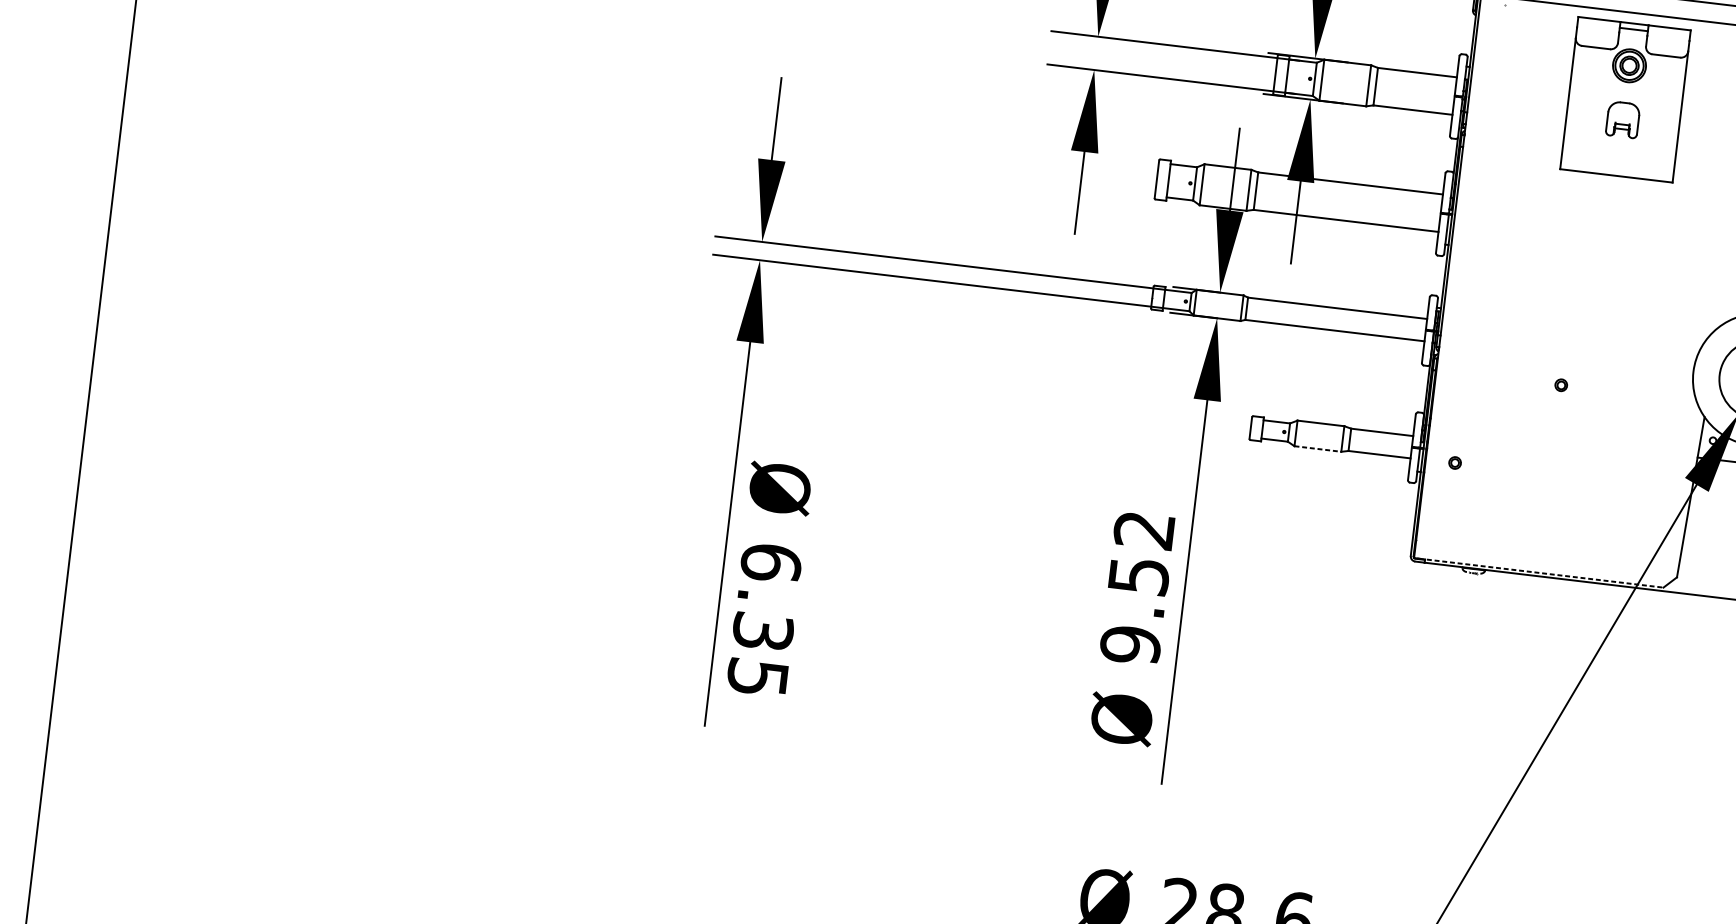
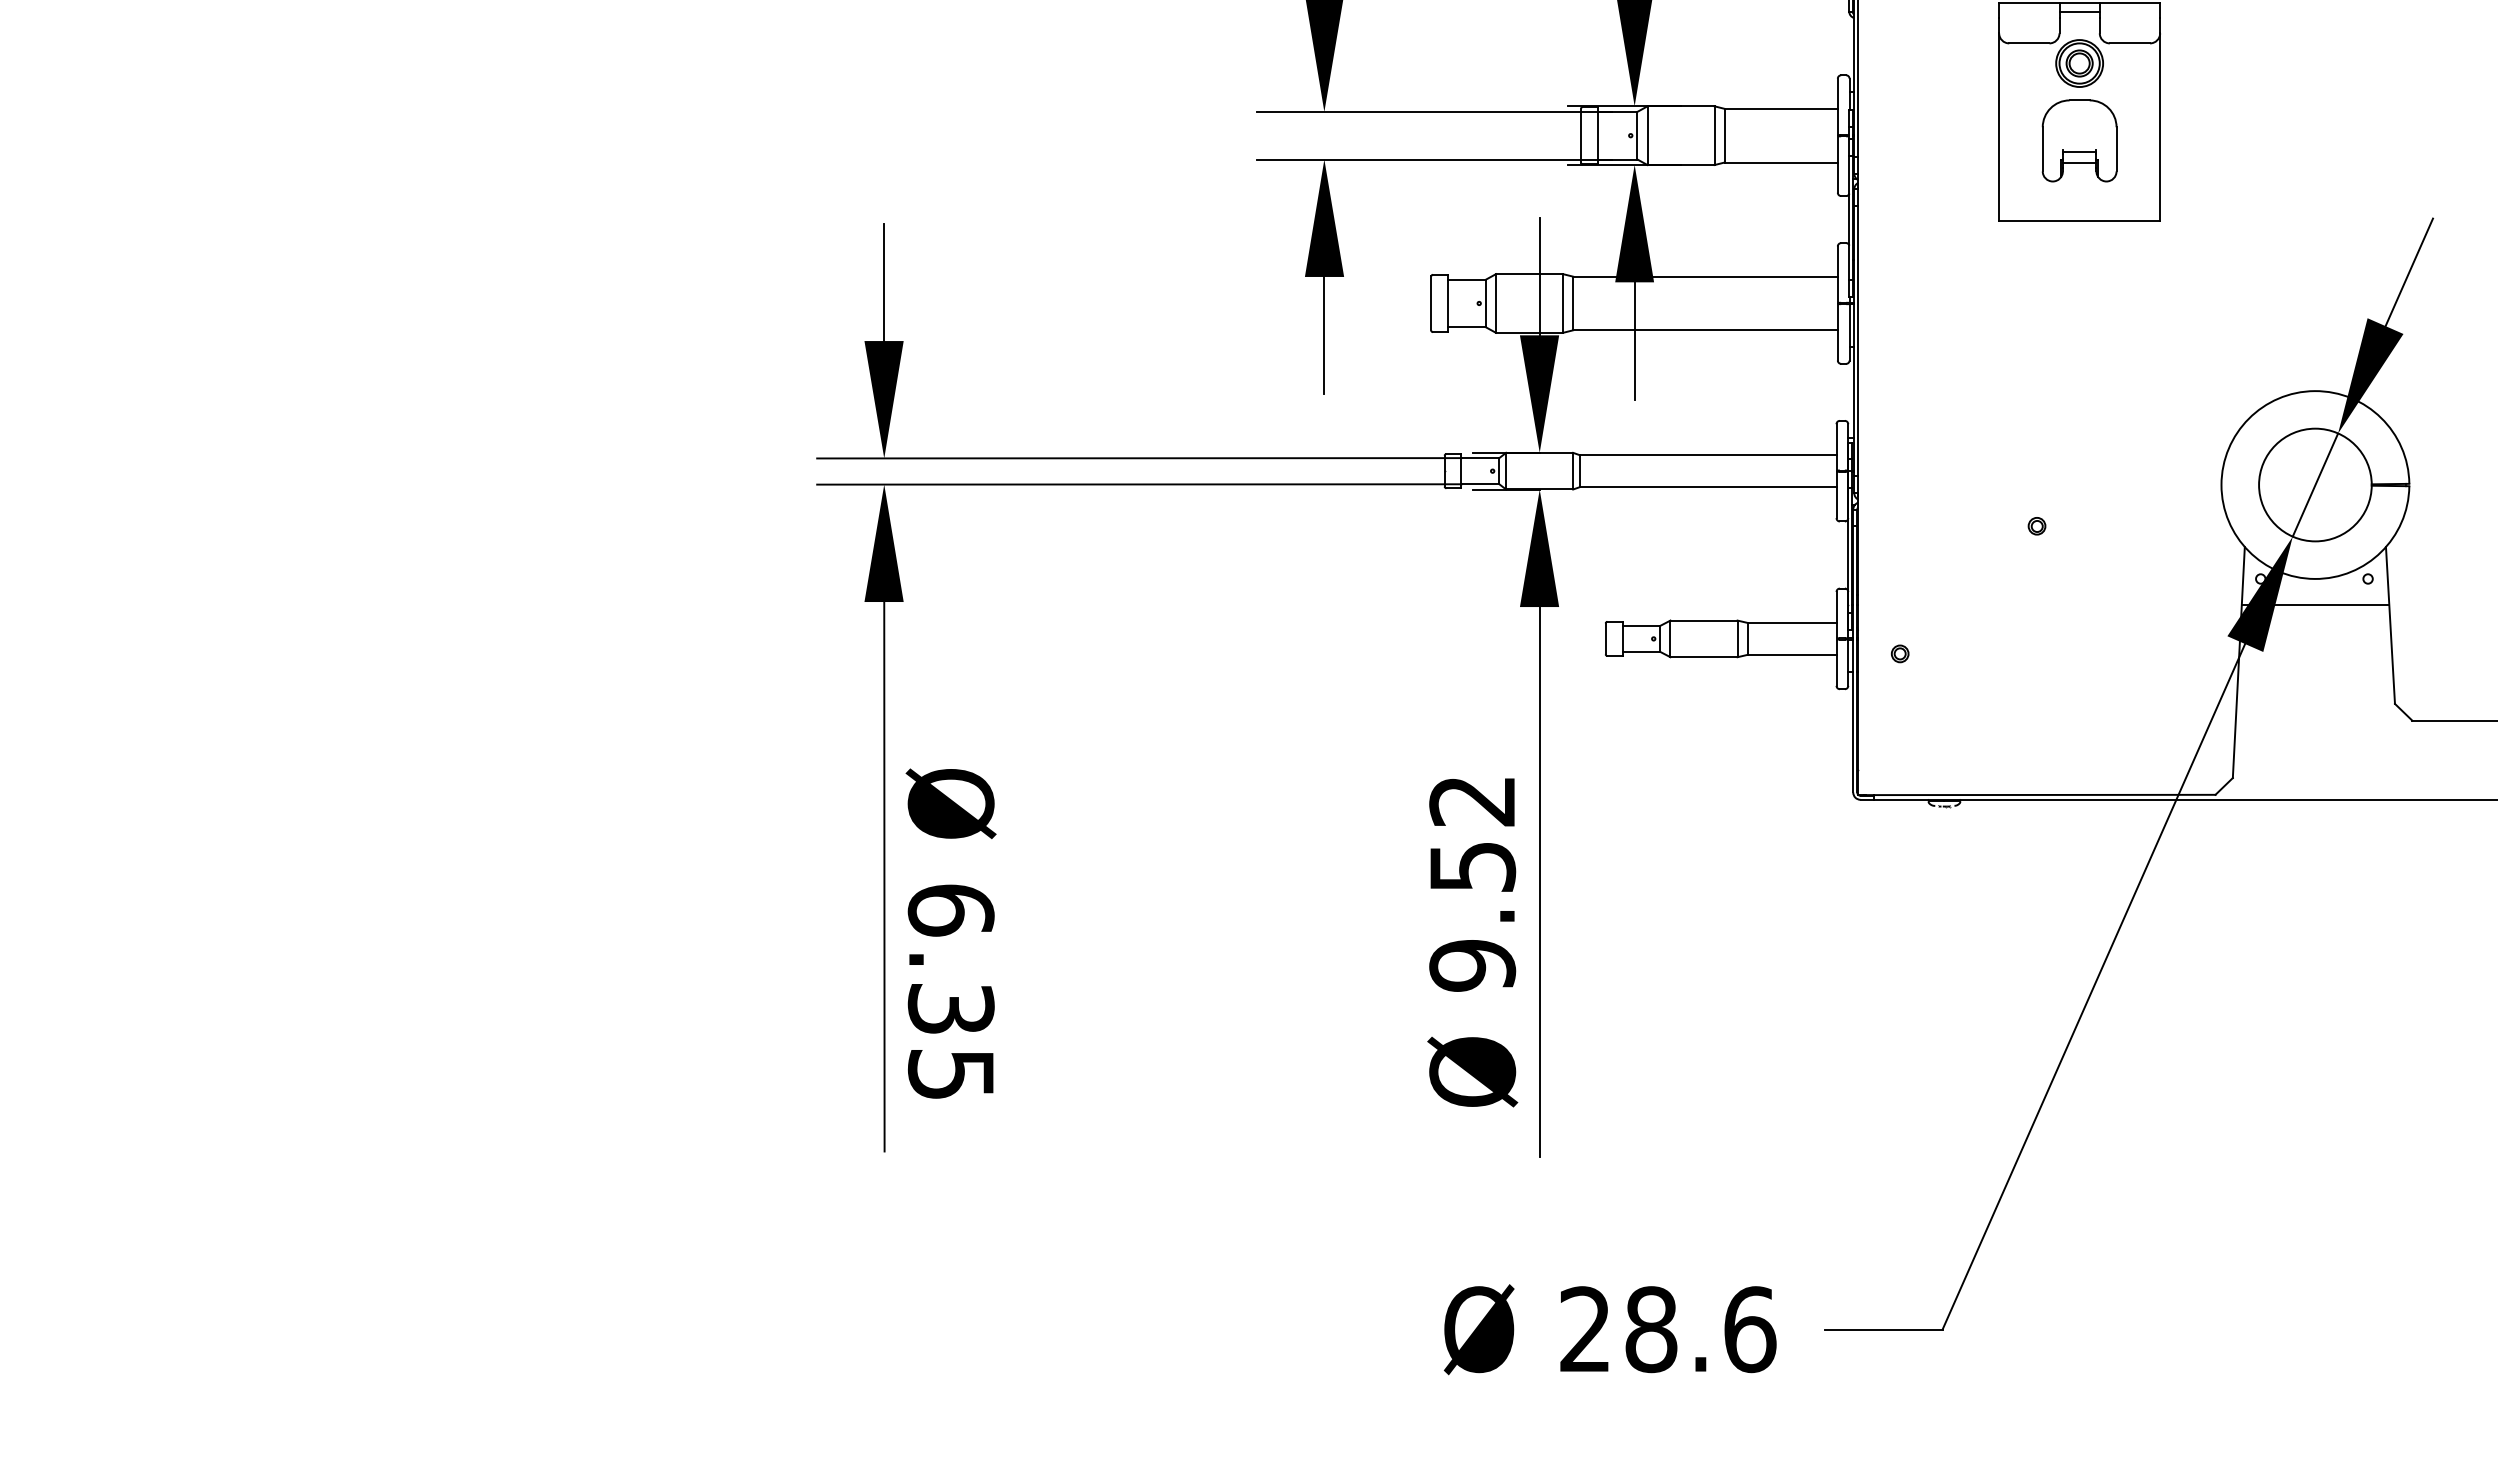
part: (1623, 119) -> (2079, 140), size x1.67
line: (1318, 449) -> (1704, 657), dashed -> solid
line: (1541, 572) -> (2040, 794), dashed -> solid

